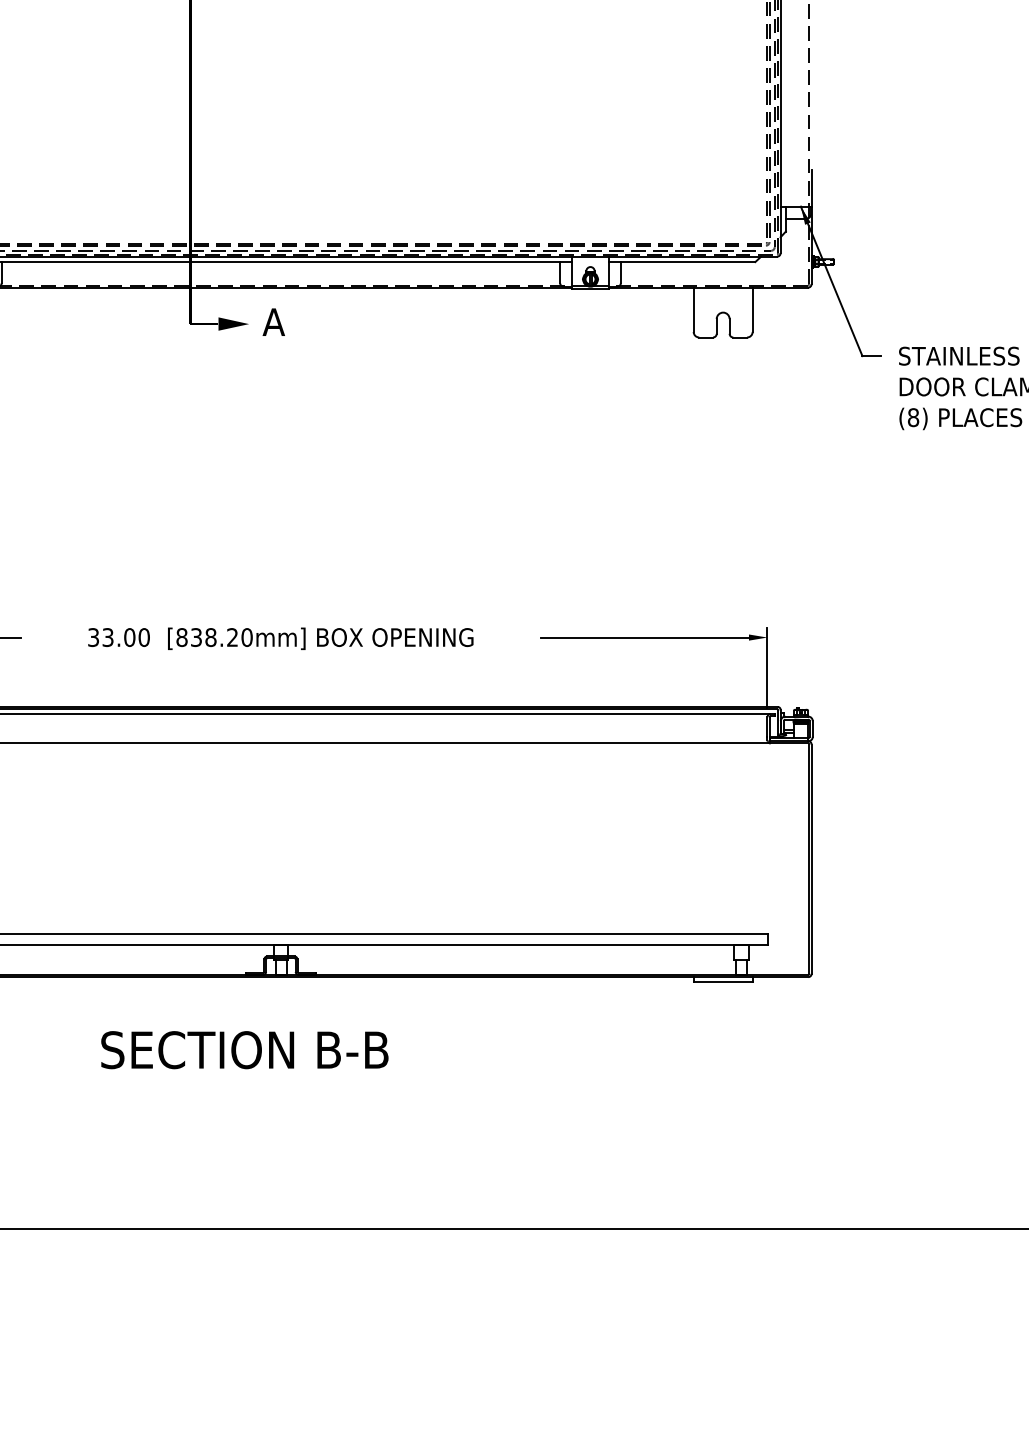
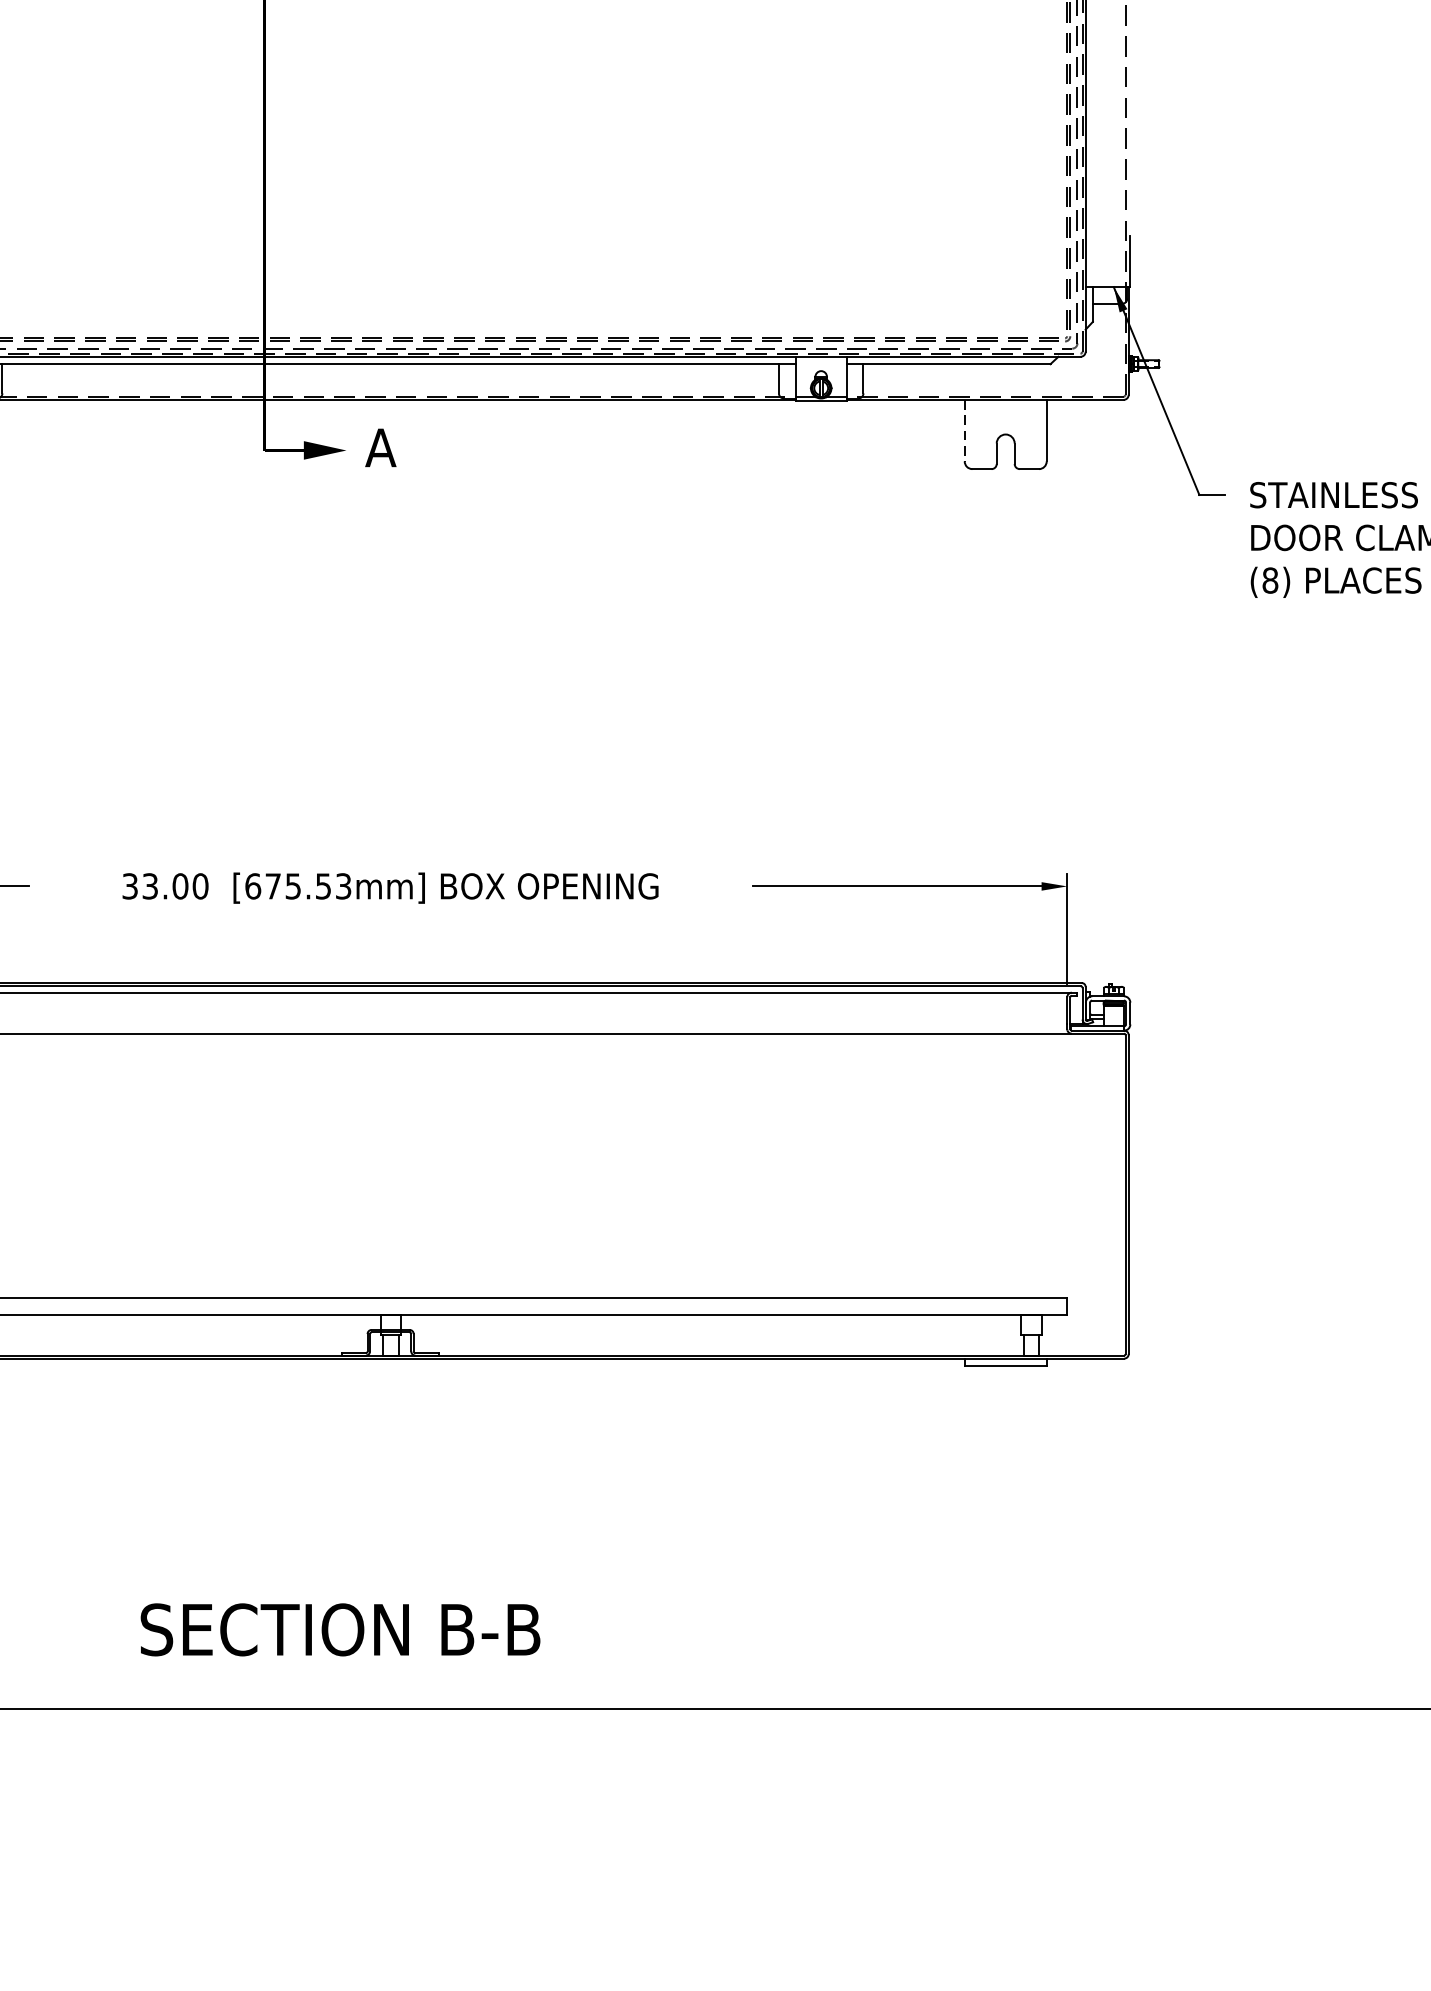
line: (693, 310) -> (964, 431), solid -> dashed
text: (214, 637) -> (298, 886), [838.20mm] -> [675.53mm]
text: (244, 1050) -> (340, 1630), moved

